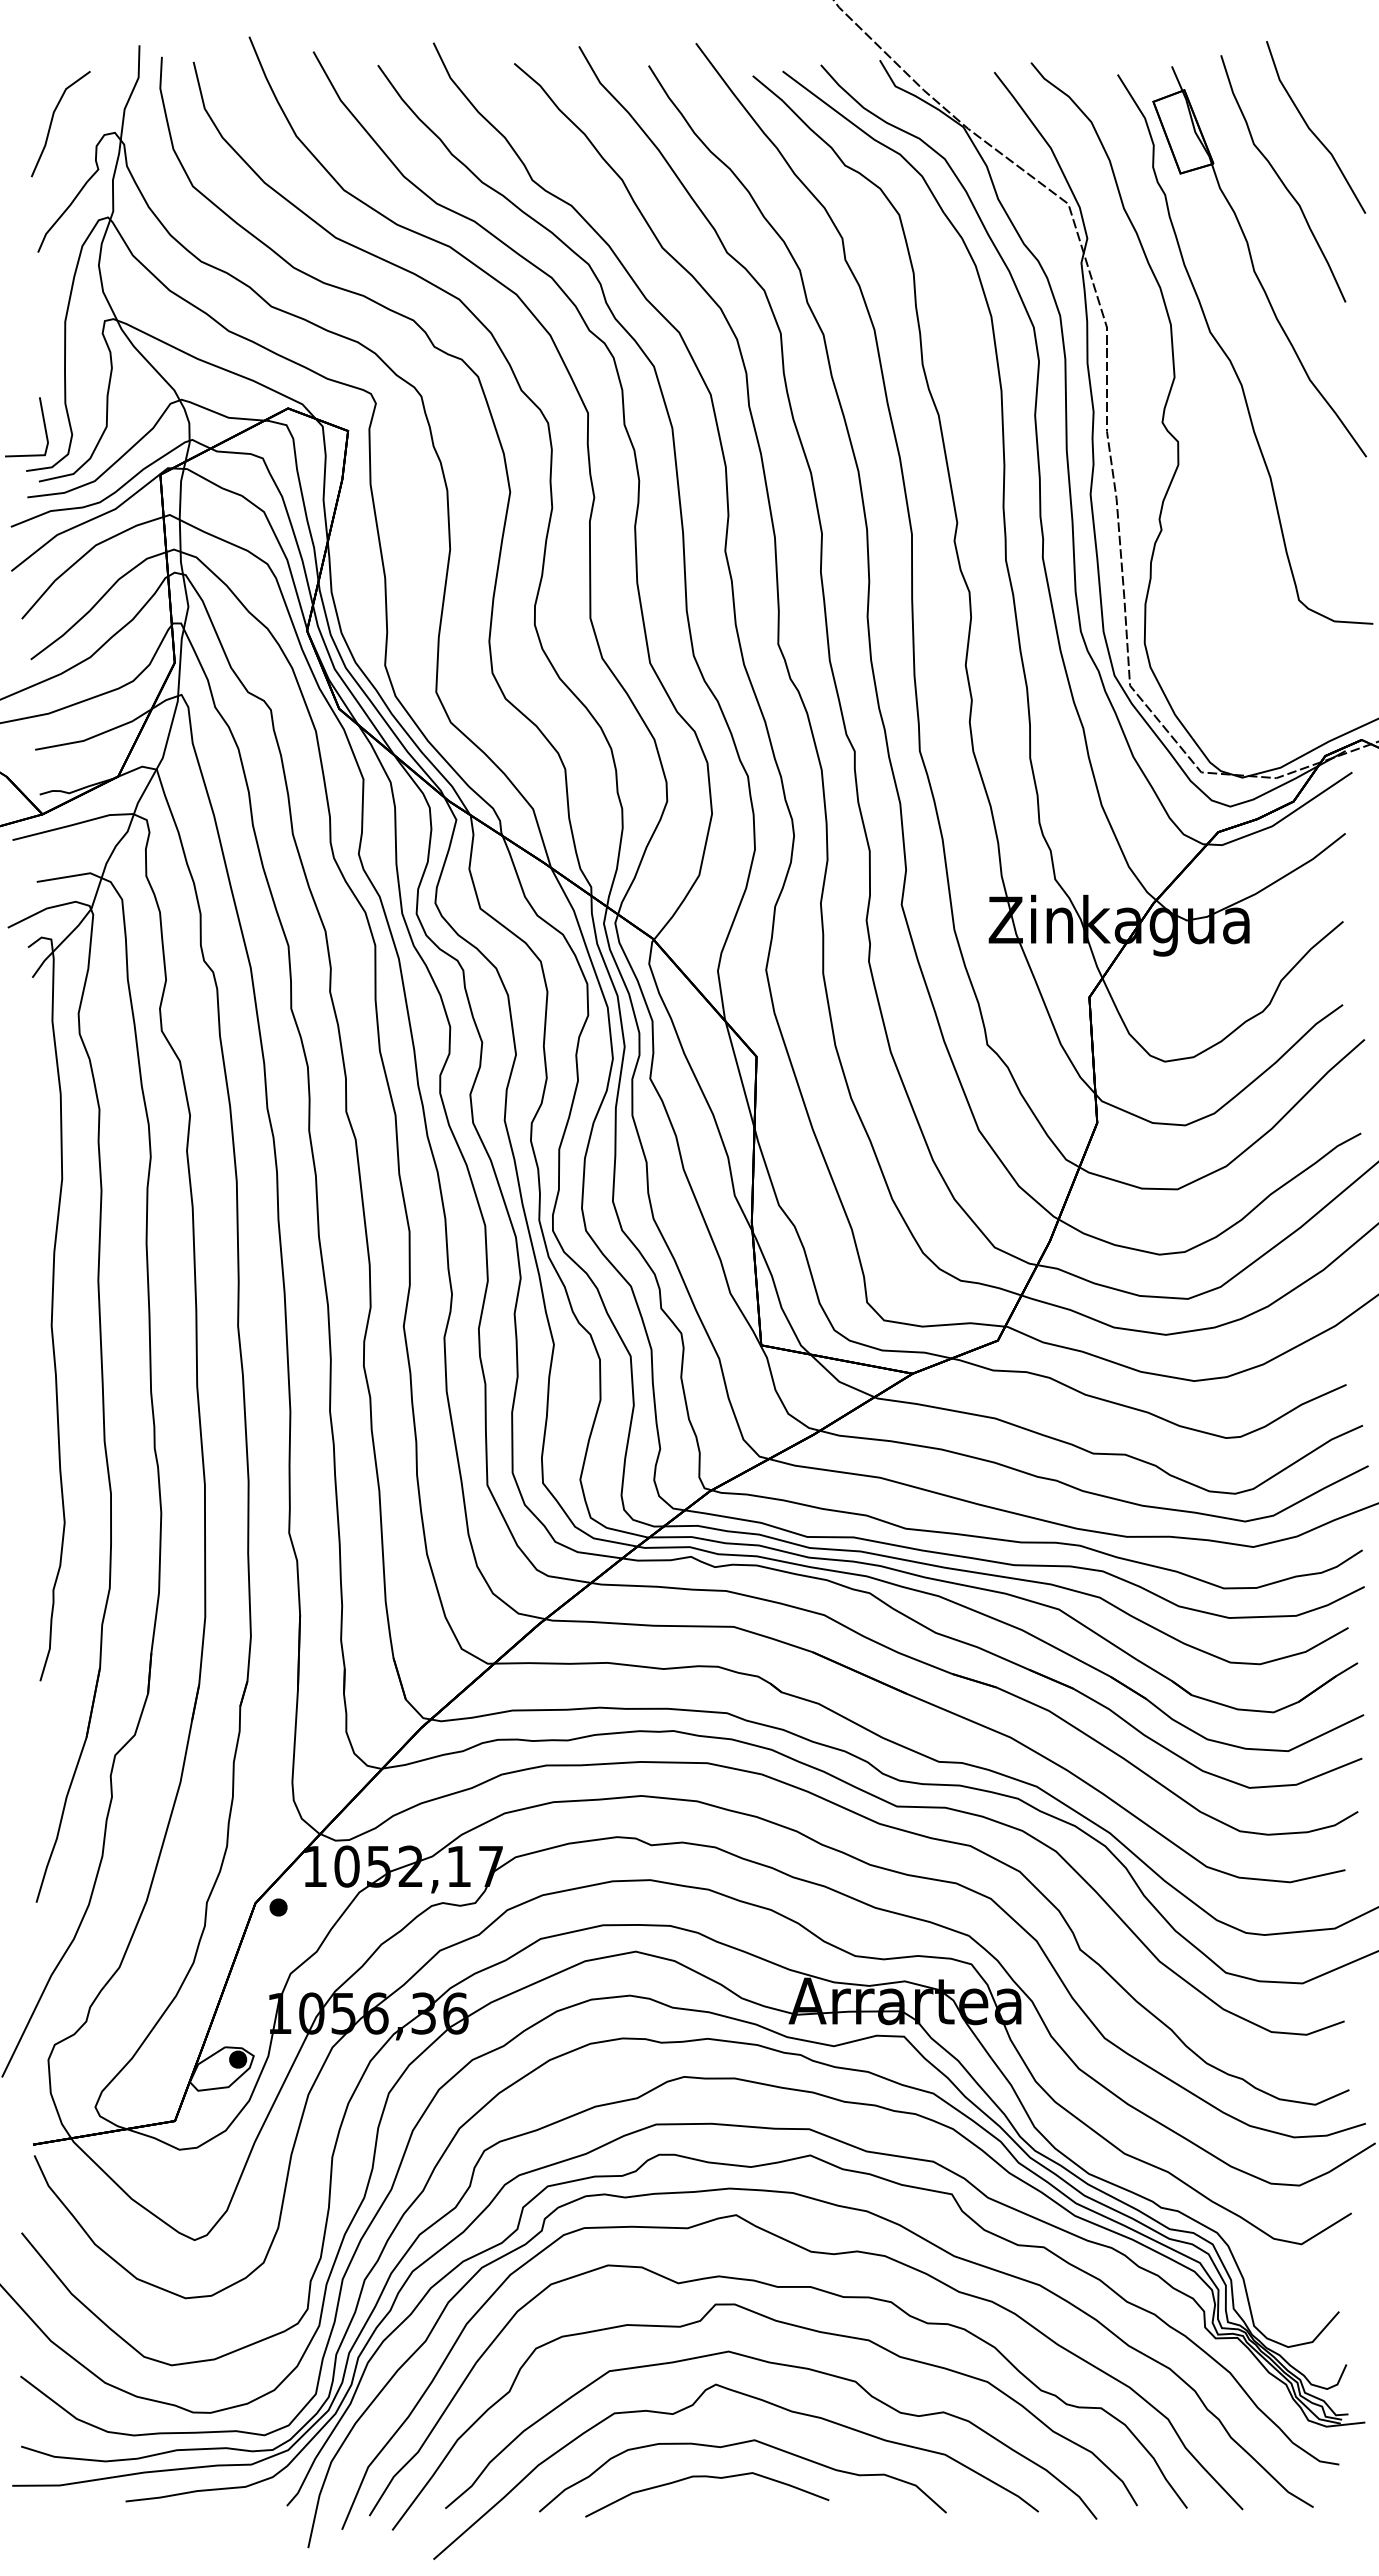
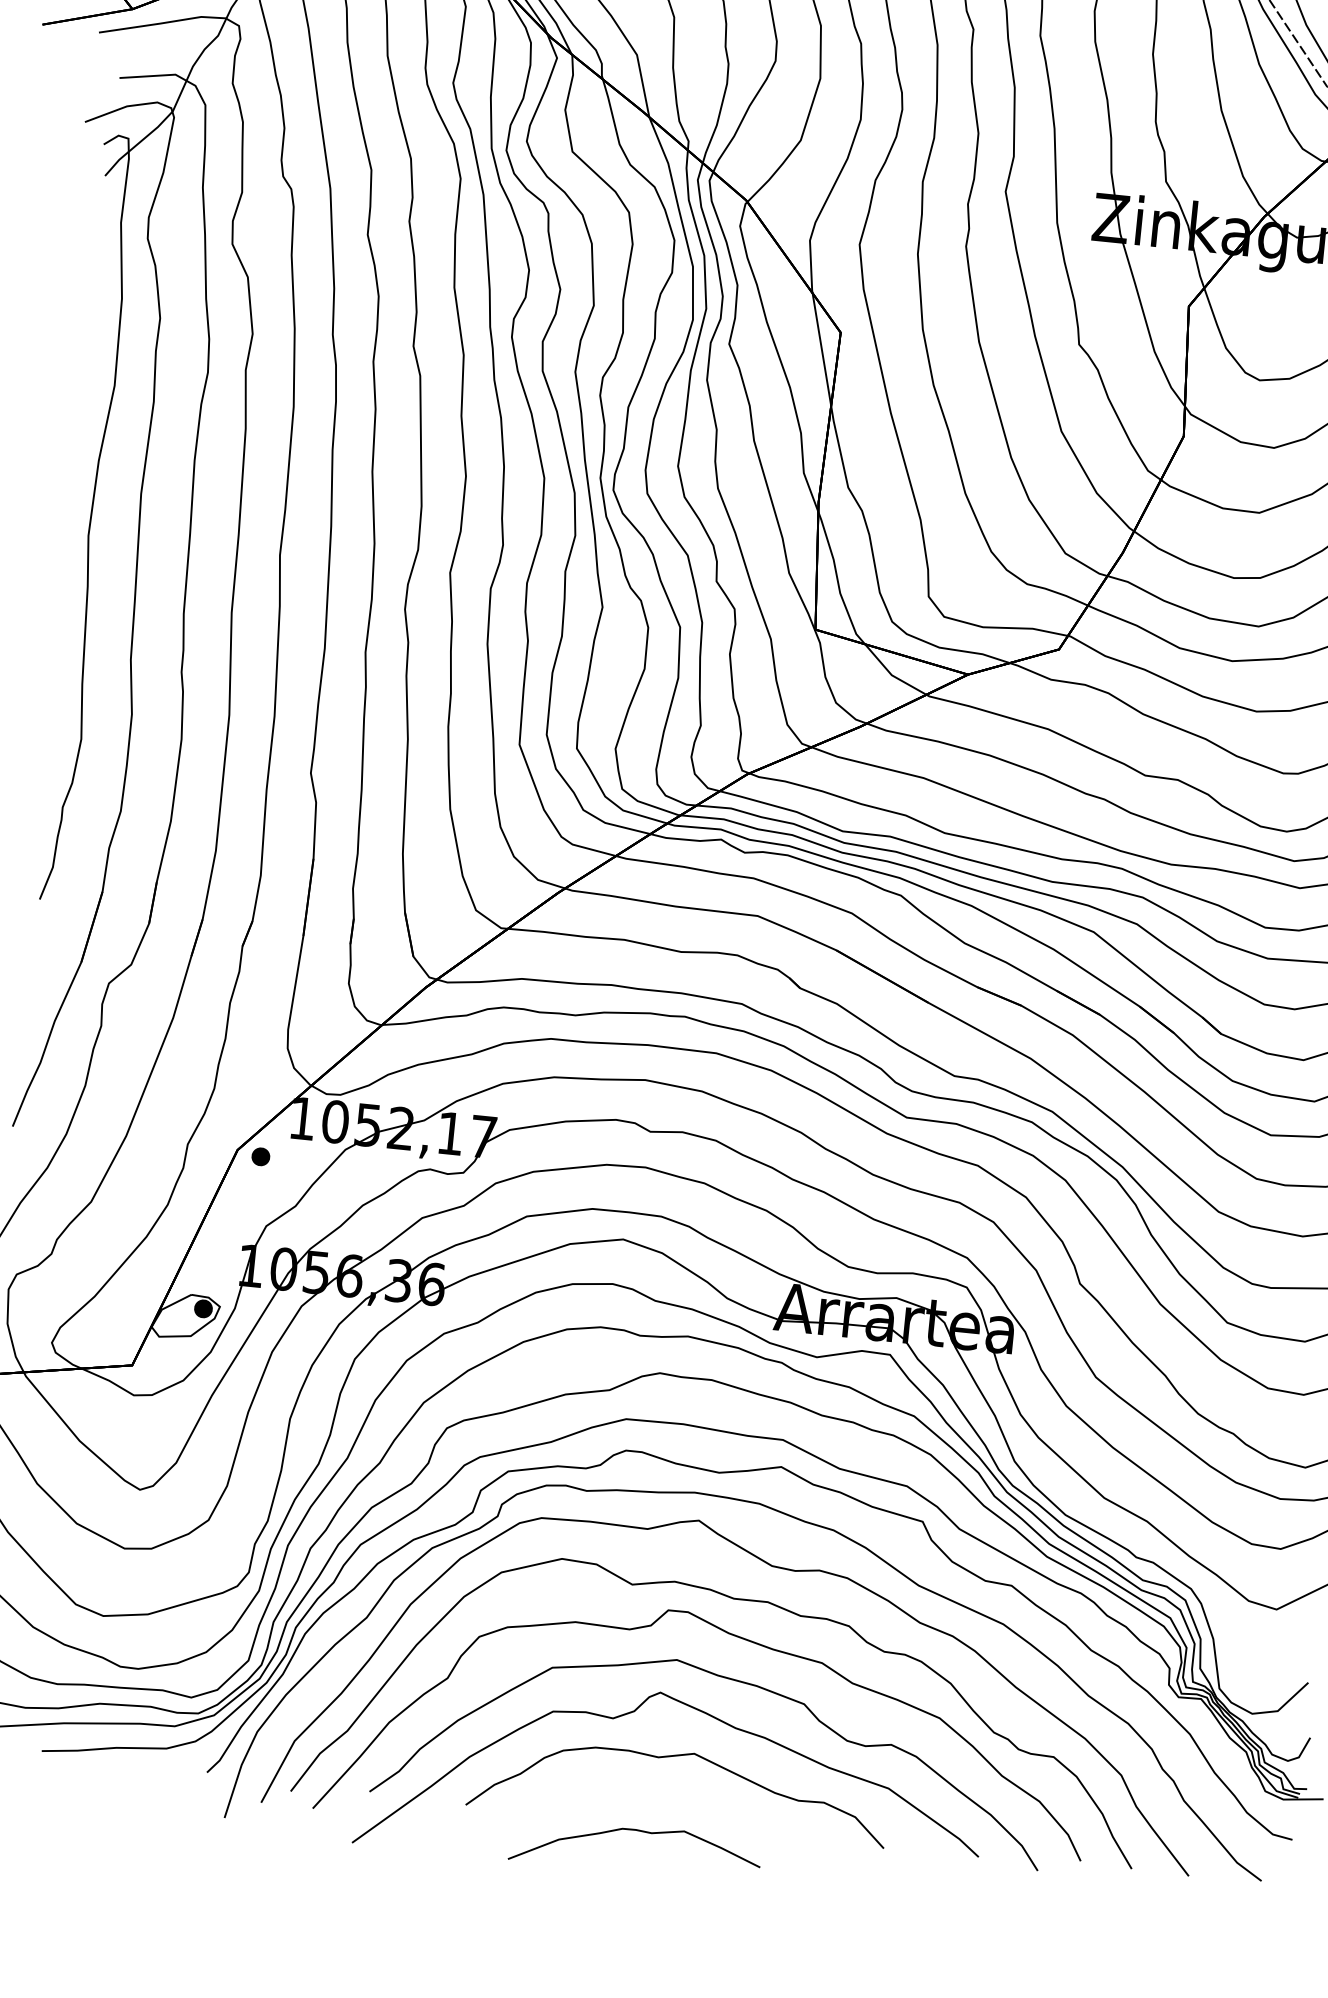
curve: (707, 2477) -> (637, 1831), moved

